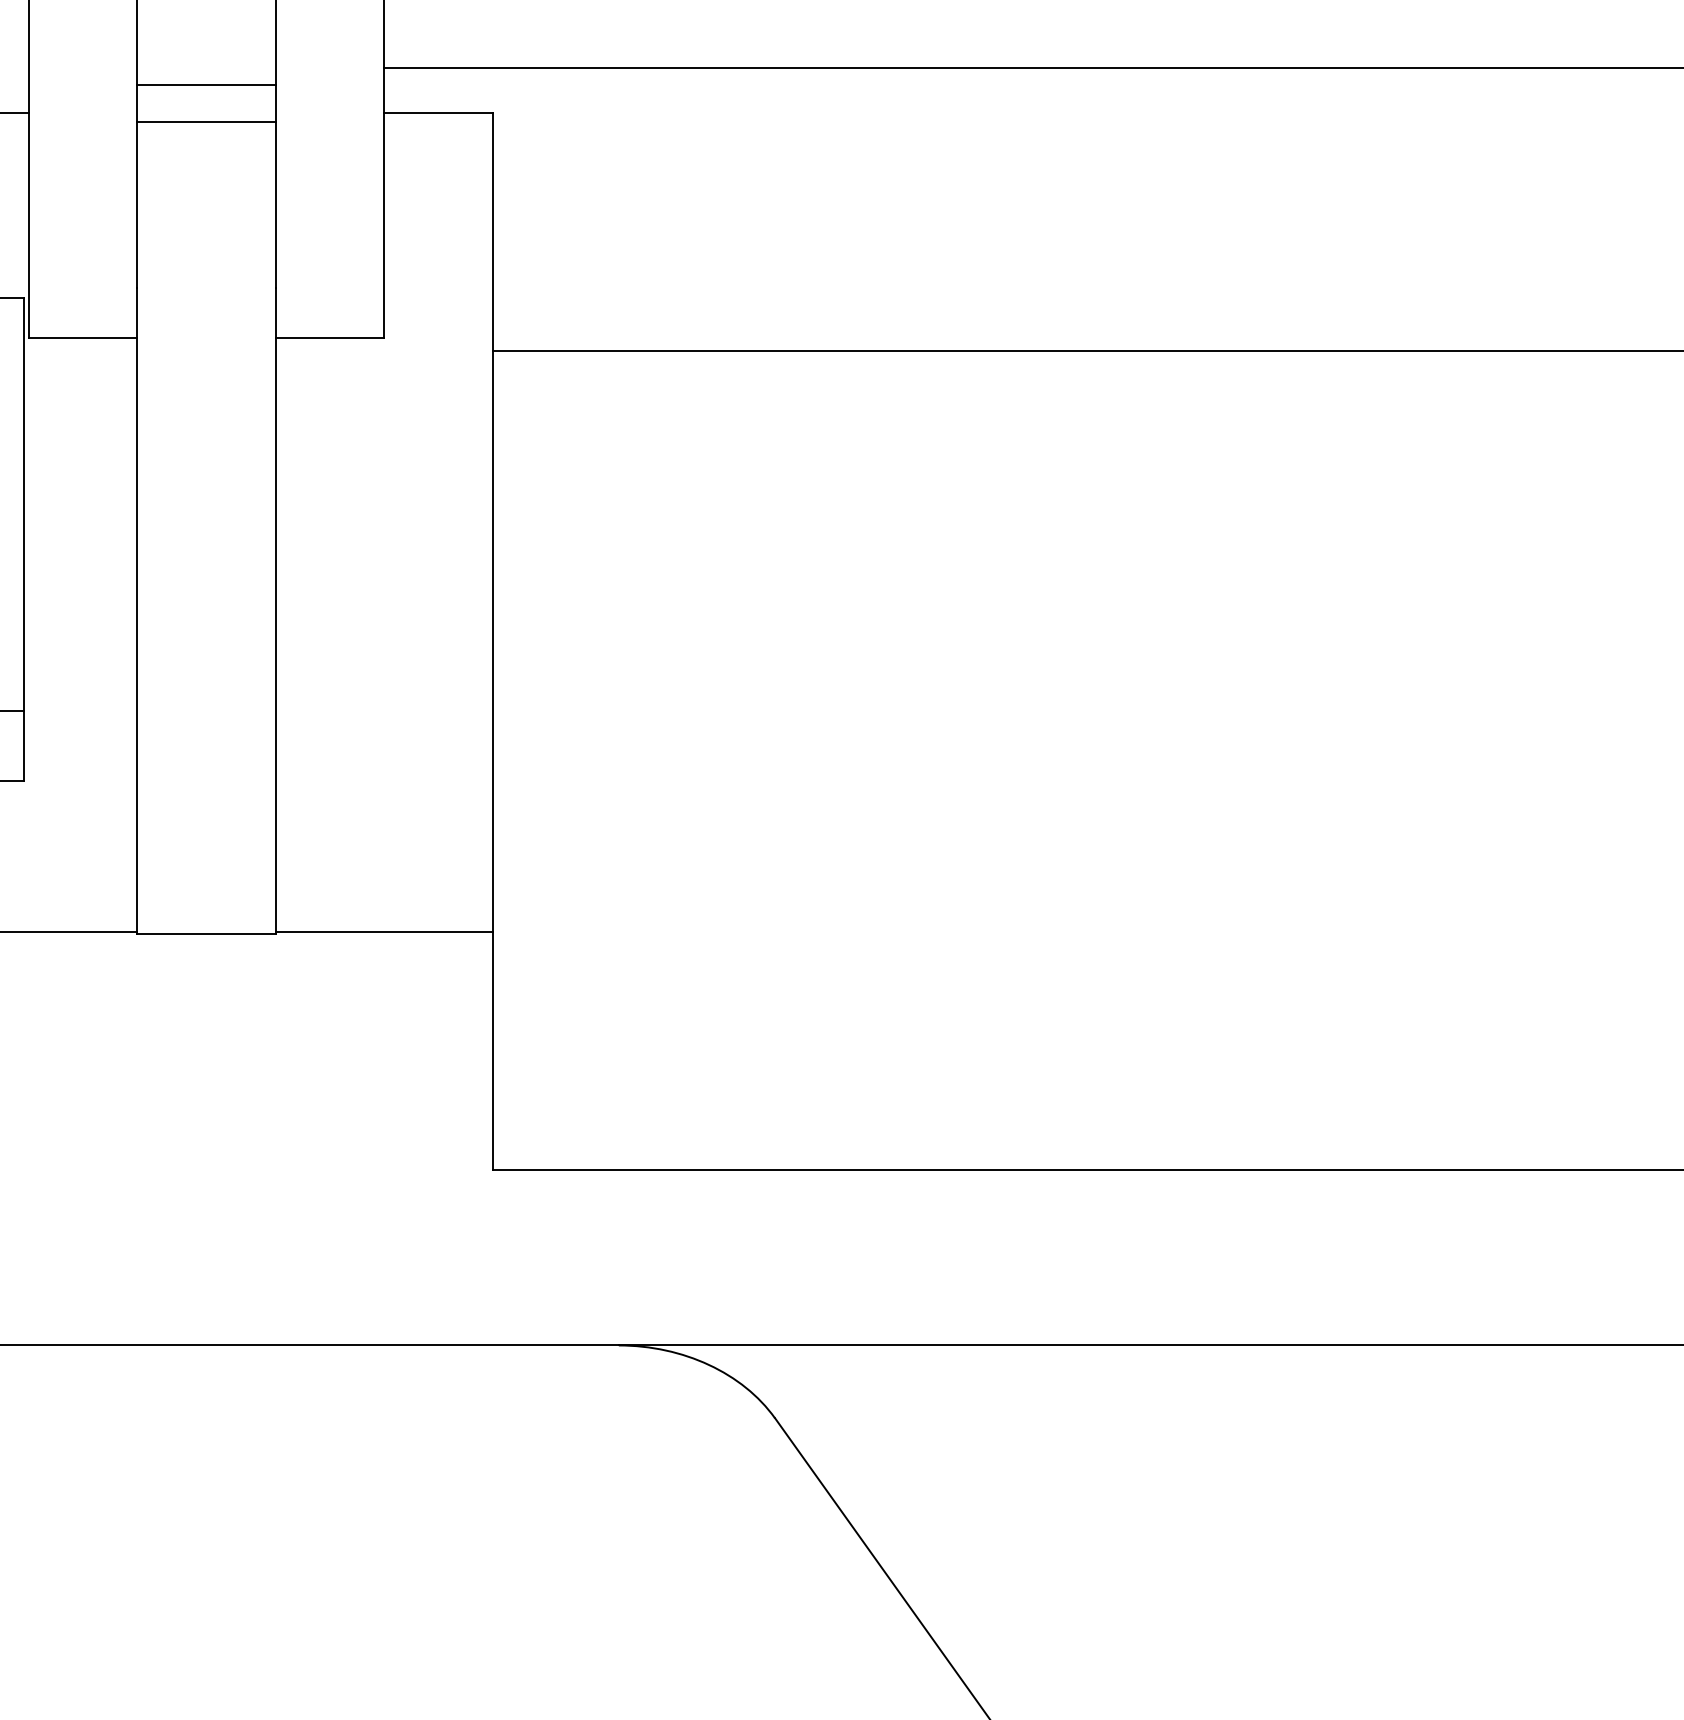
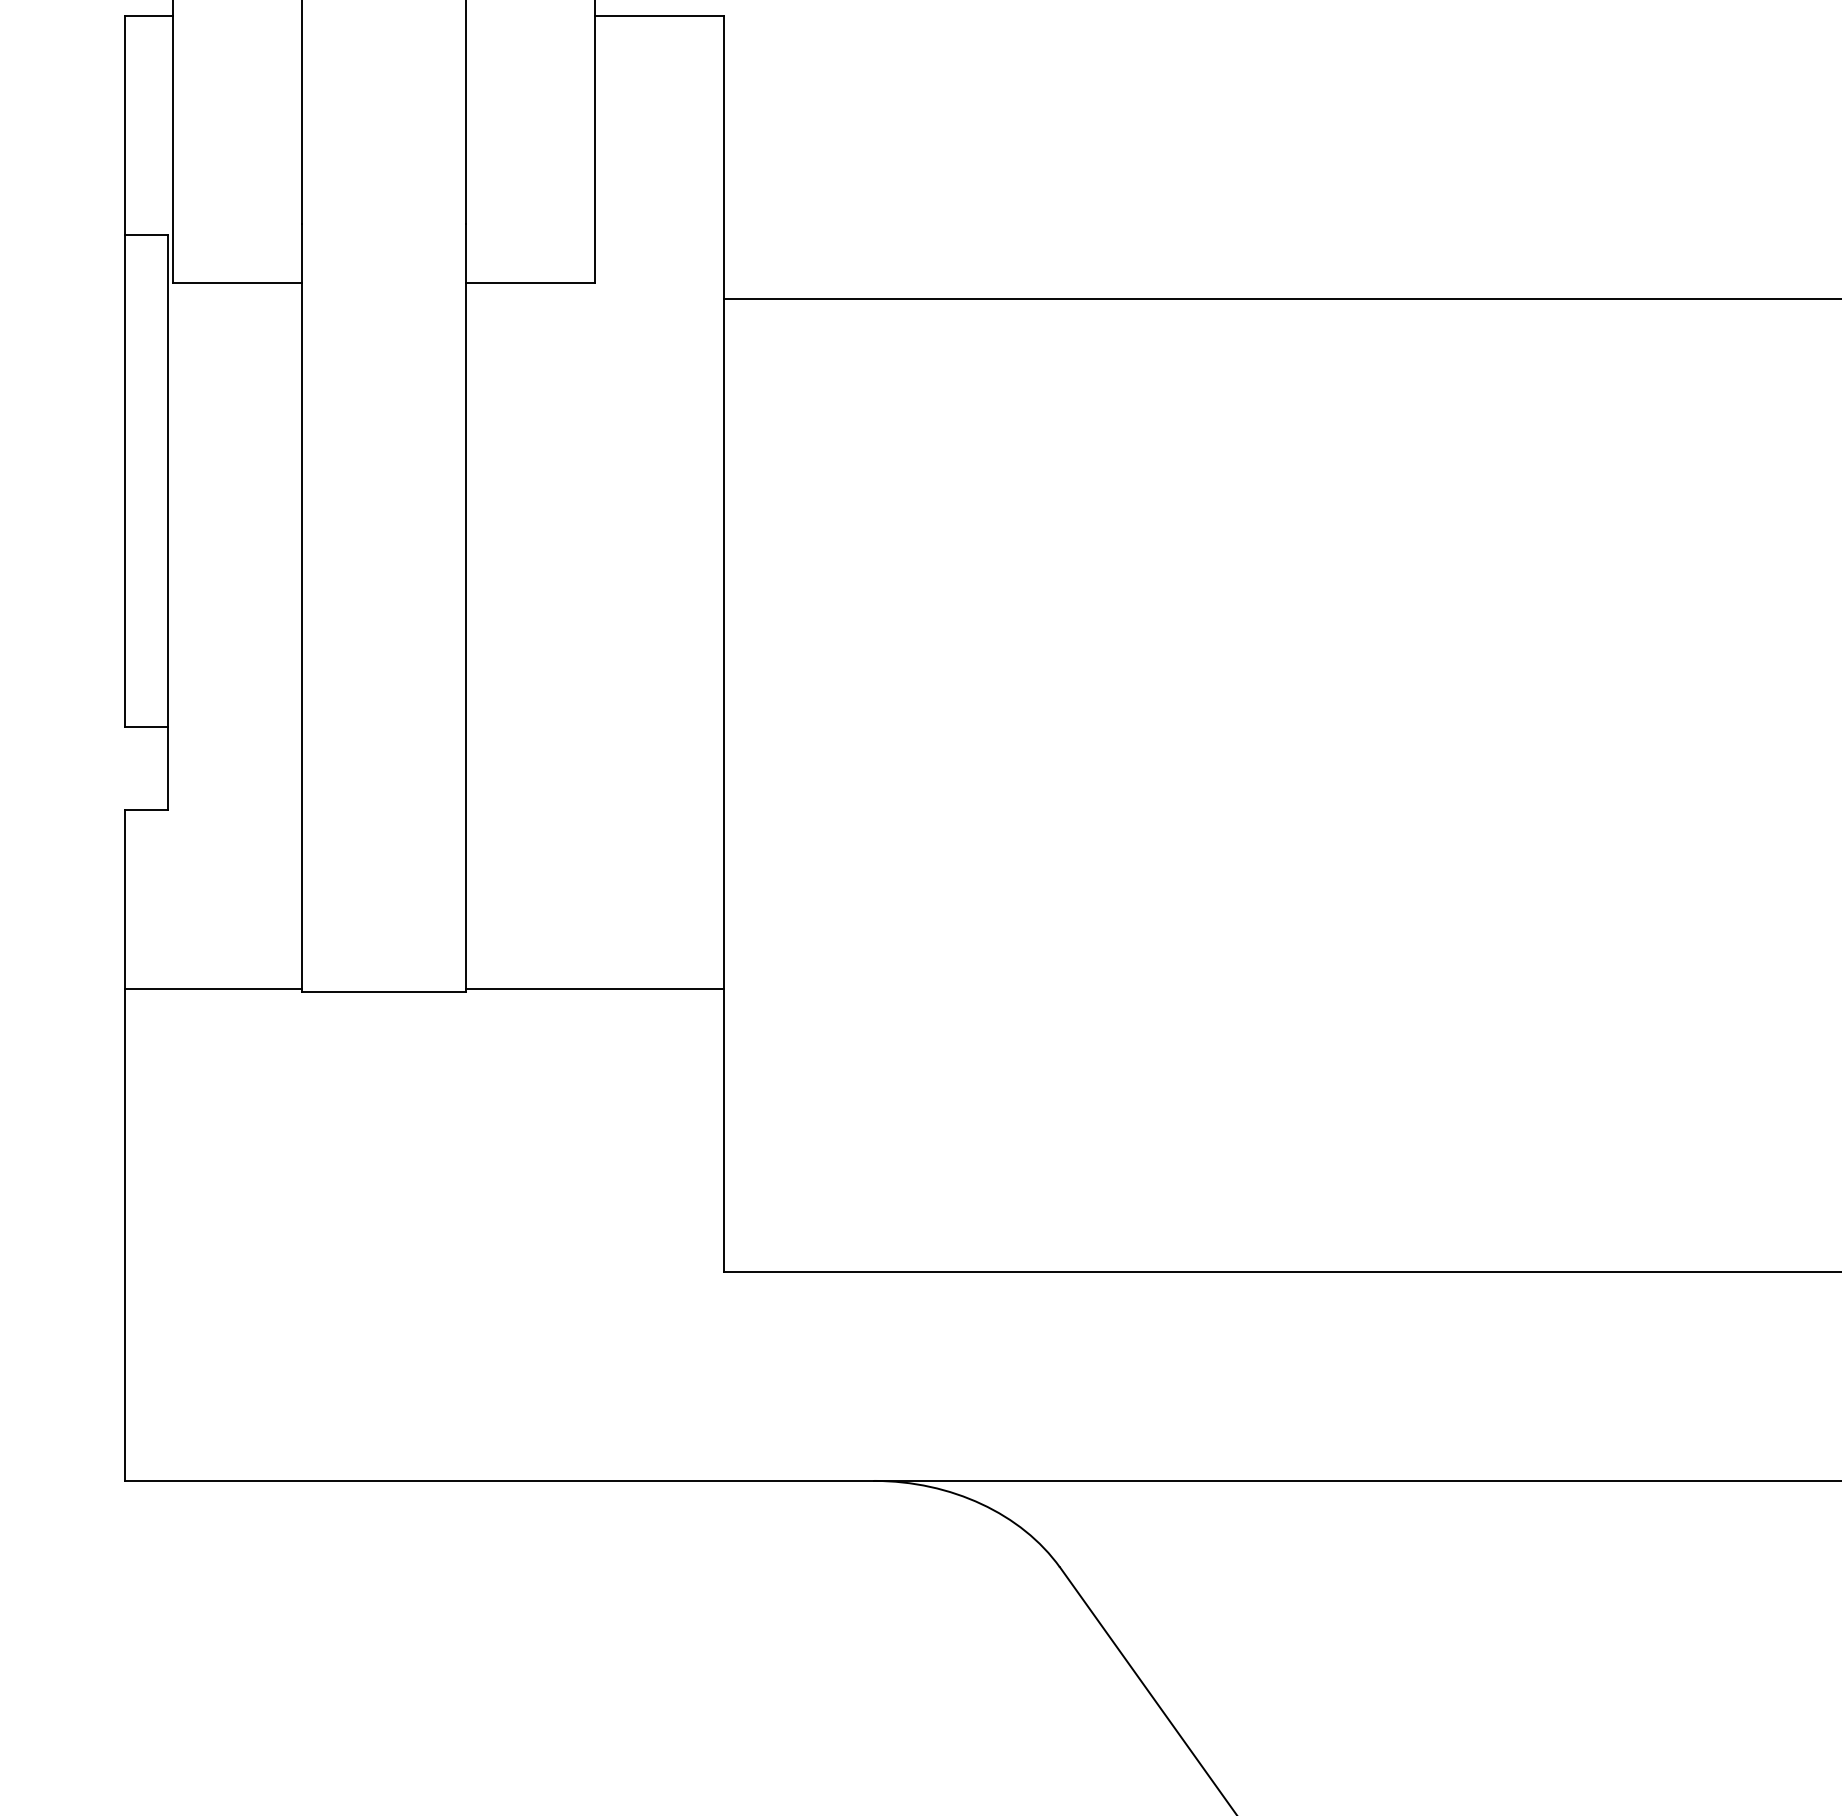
line: (205, 121) -> (382, 25), removed

